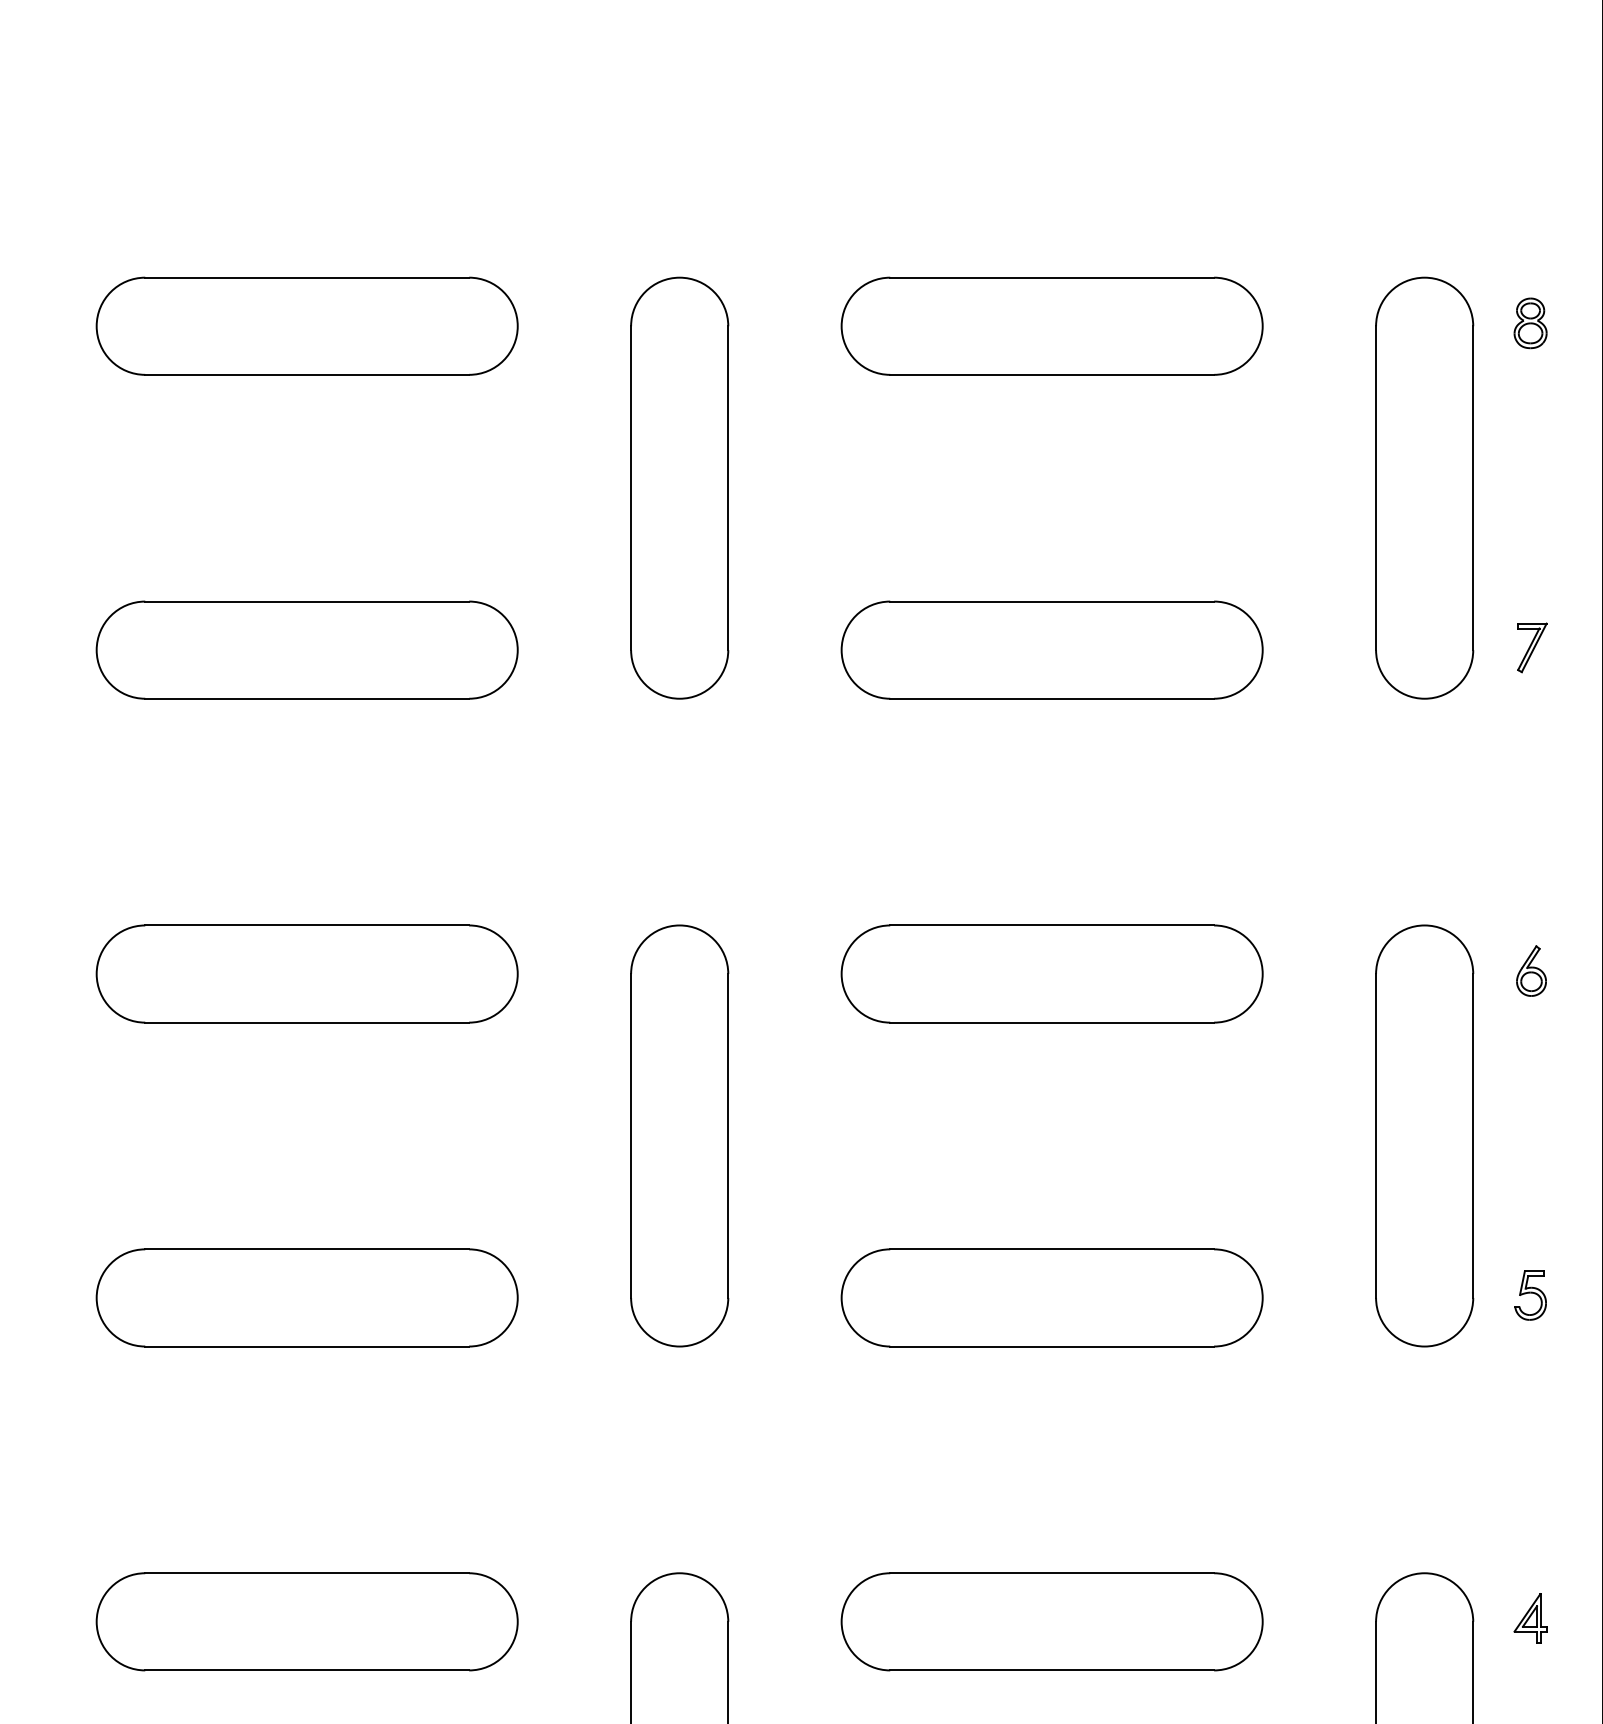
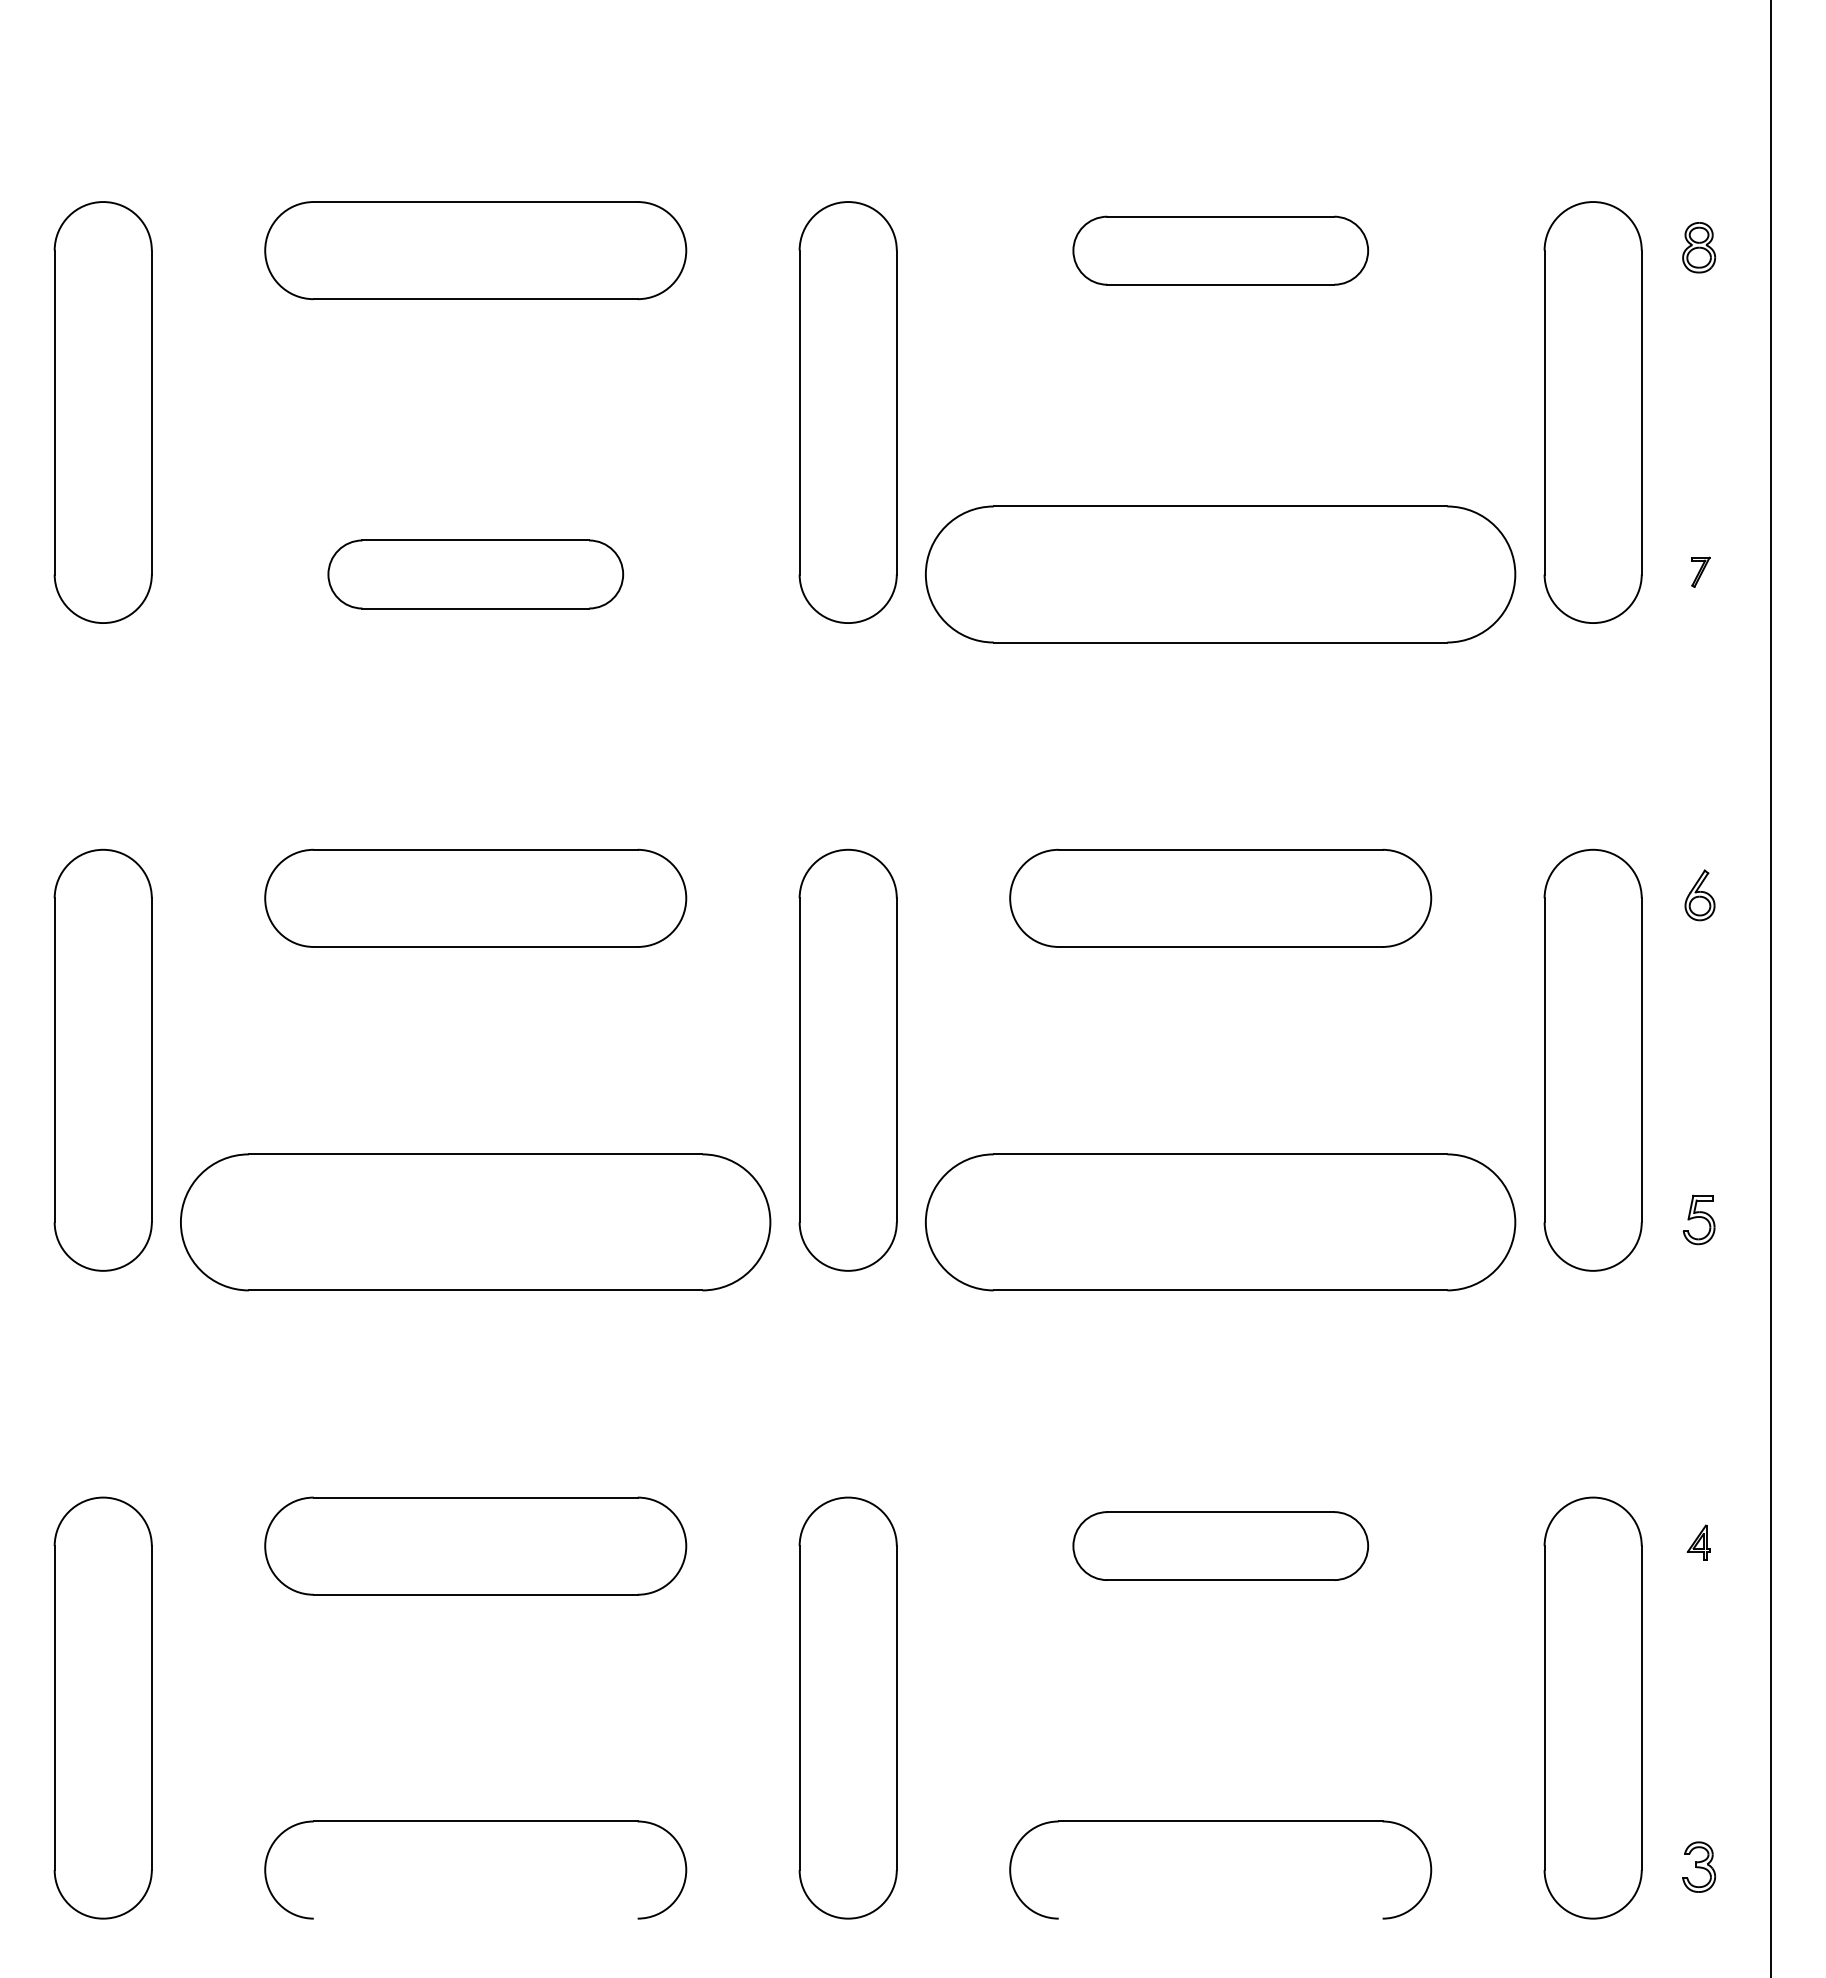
part: (1051, 326) -> (1220, 250), size x0.7
part: (1531, 648) -> (1700, 572), size x0.6
part: (306, 650) -> (475, 574), size x0.7
part: (1051, 650) -> (1220, 574), size x1.4
part: (306, 1297) -> (475, 1221), size x1.4
part: (1051, 1297) -> (1220, 1221), size x1.4
part: (1529, 1618) -> (1698, 1542), size x0.7
part: (1051, 1621) -> (1220, 1545), size x0.7

